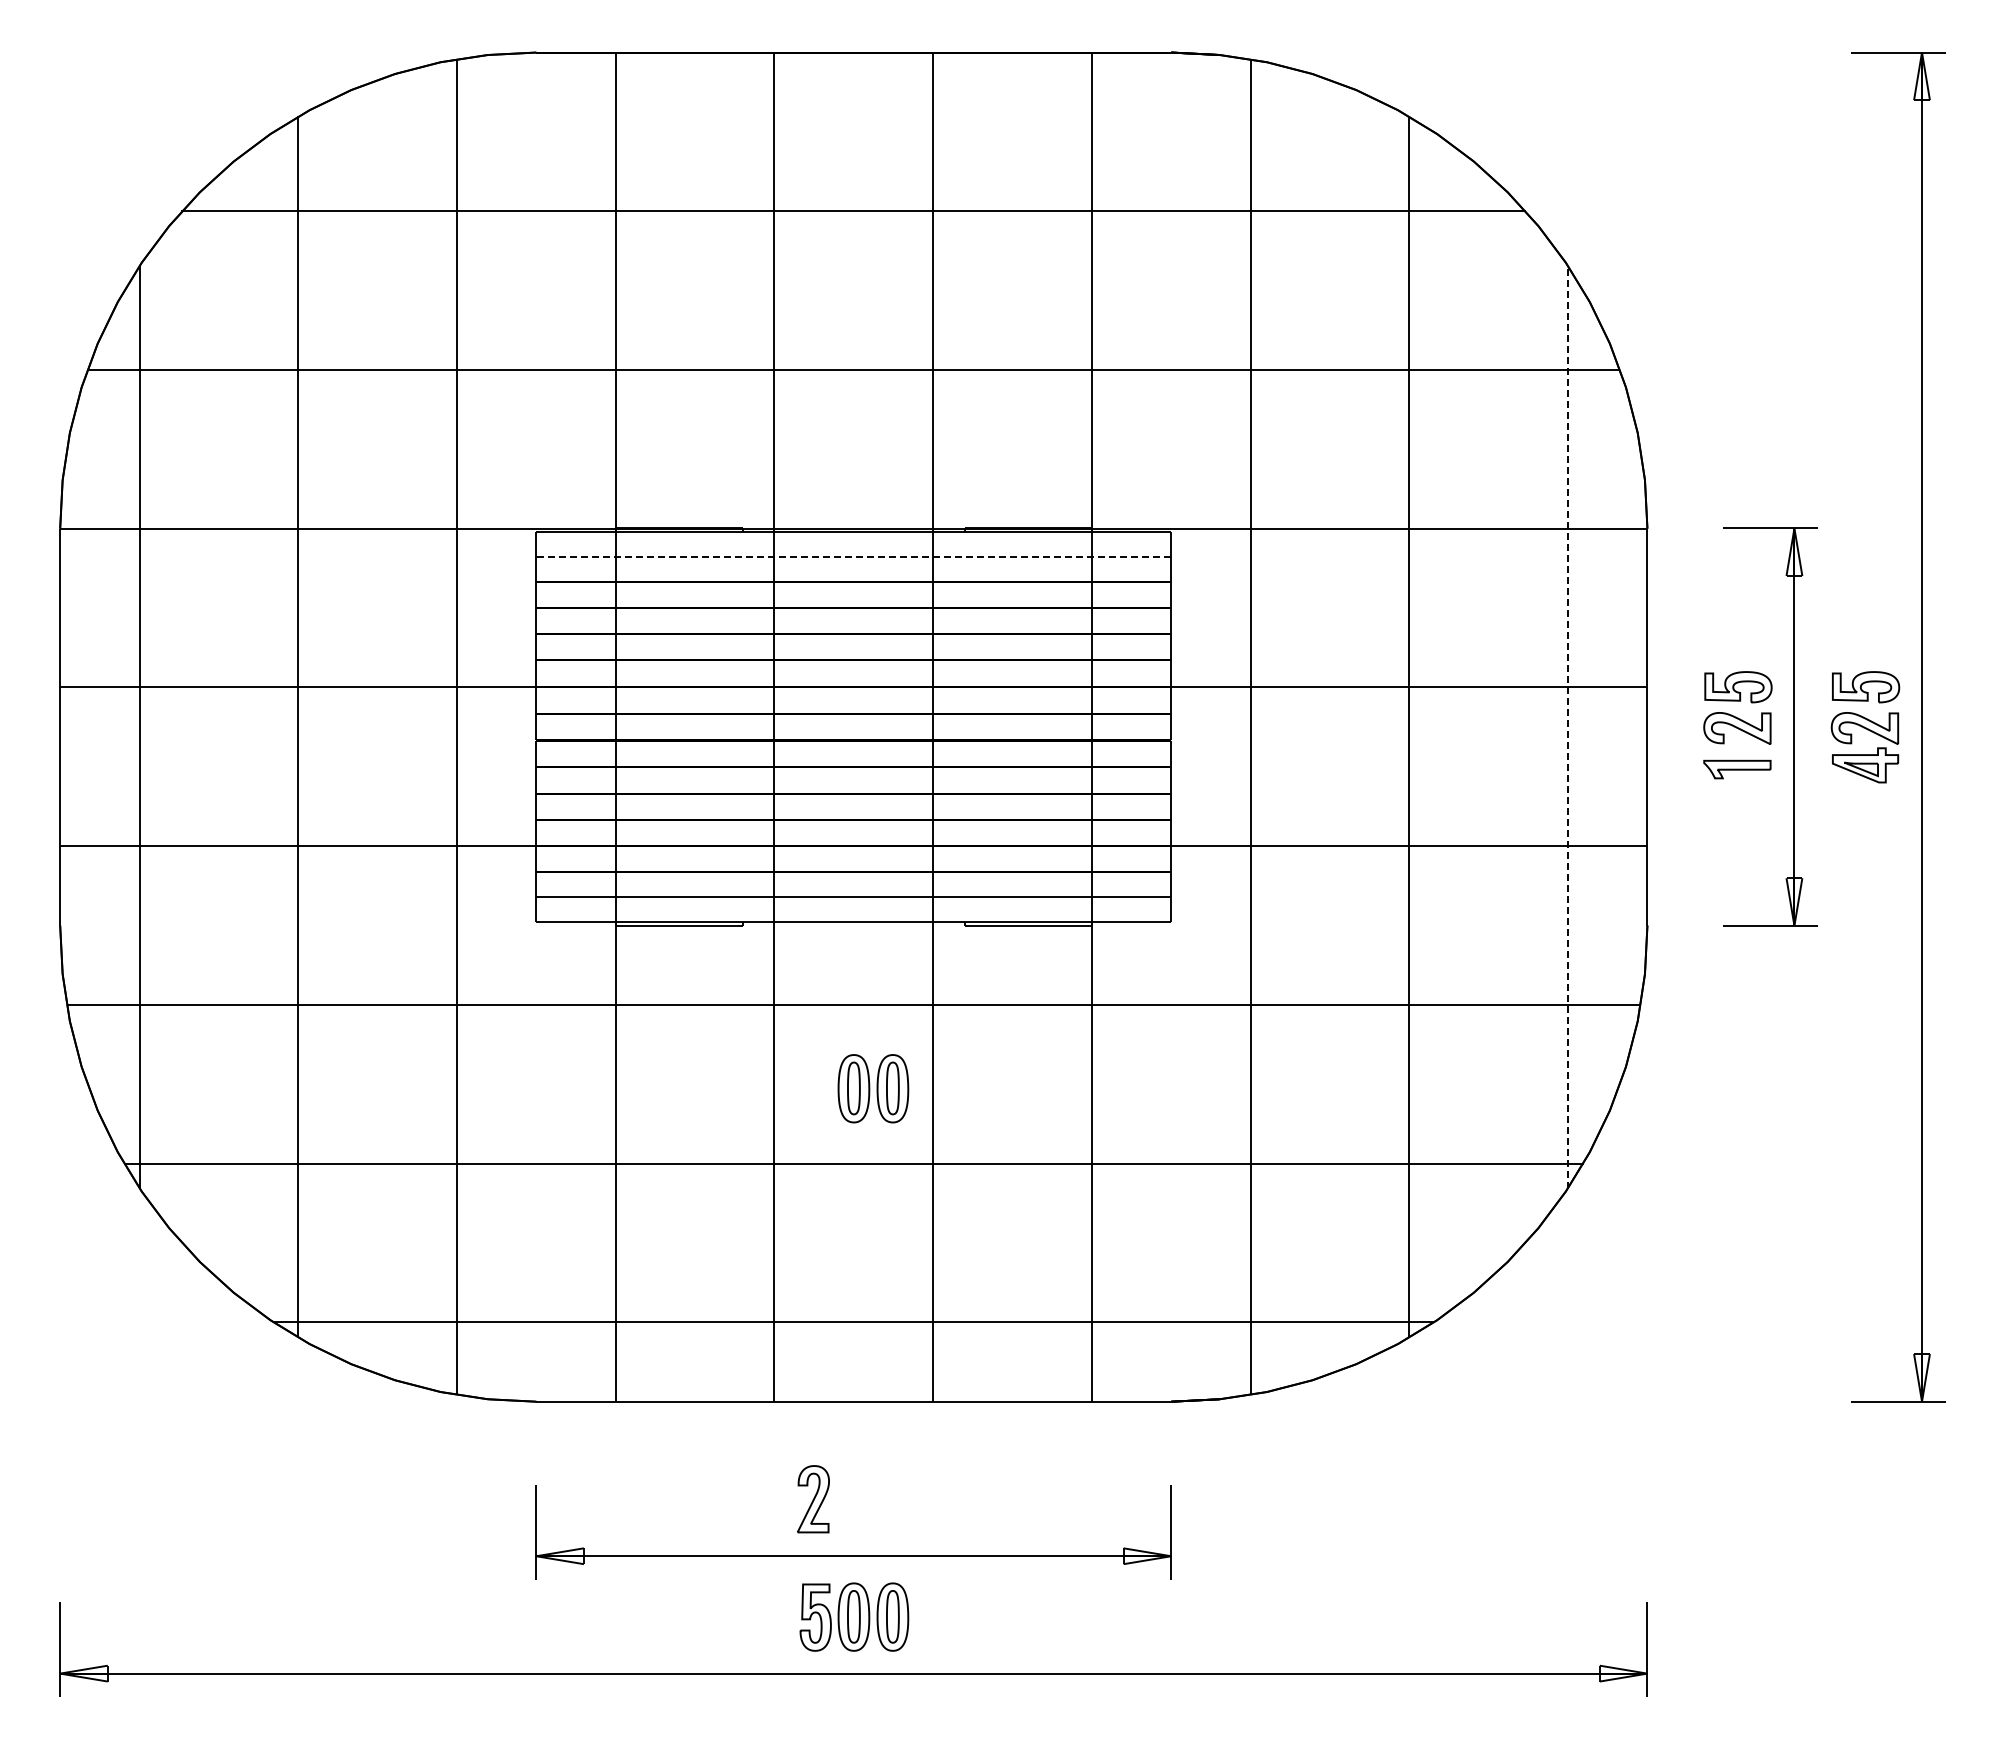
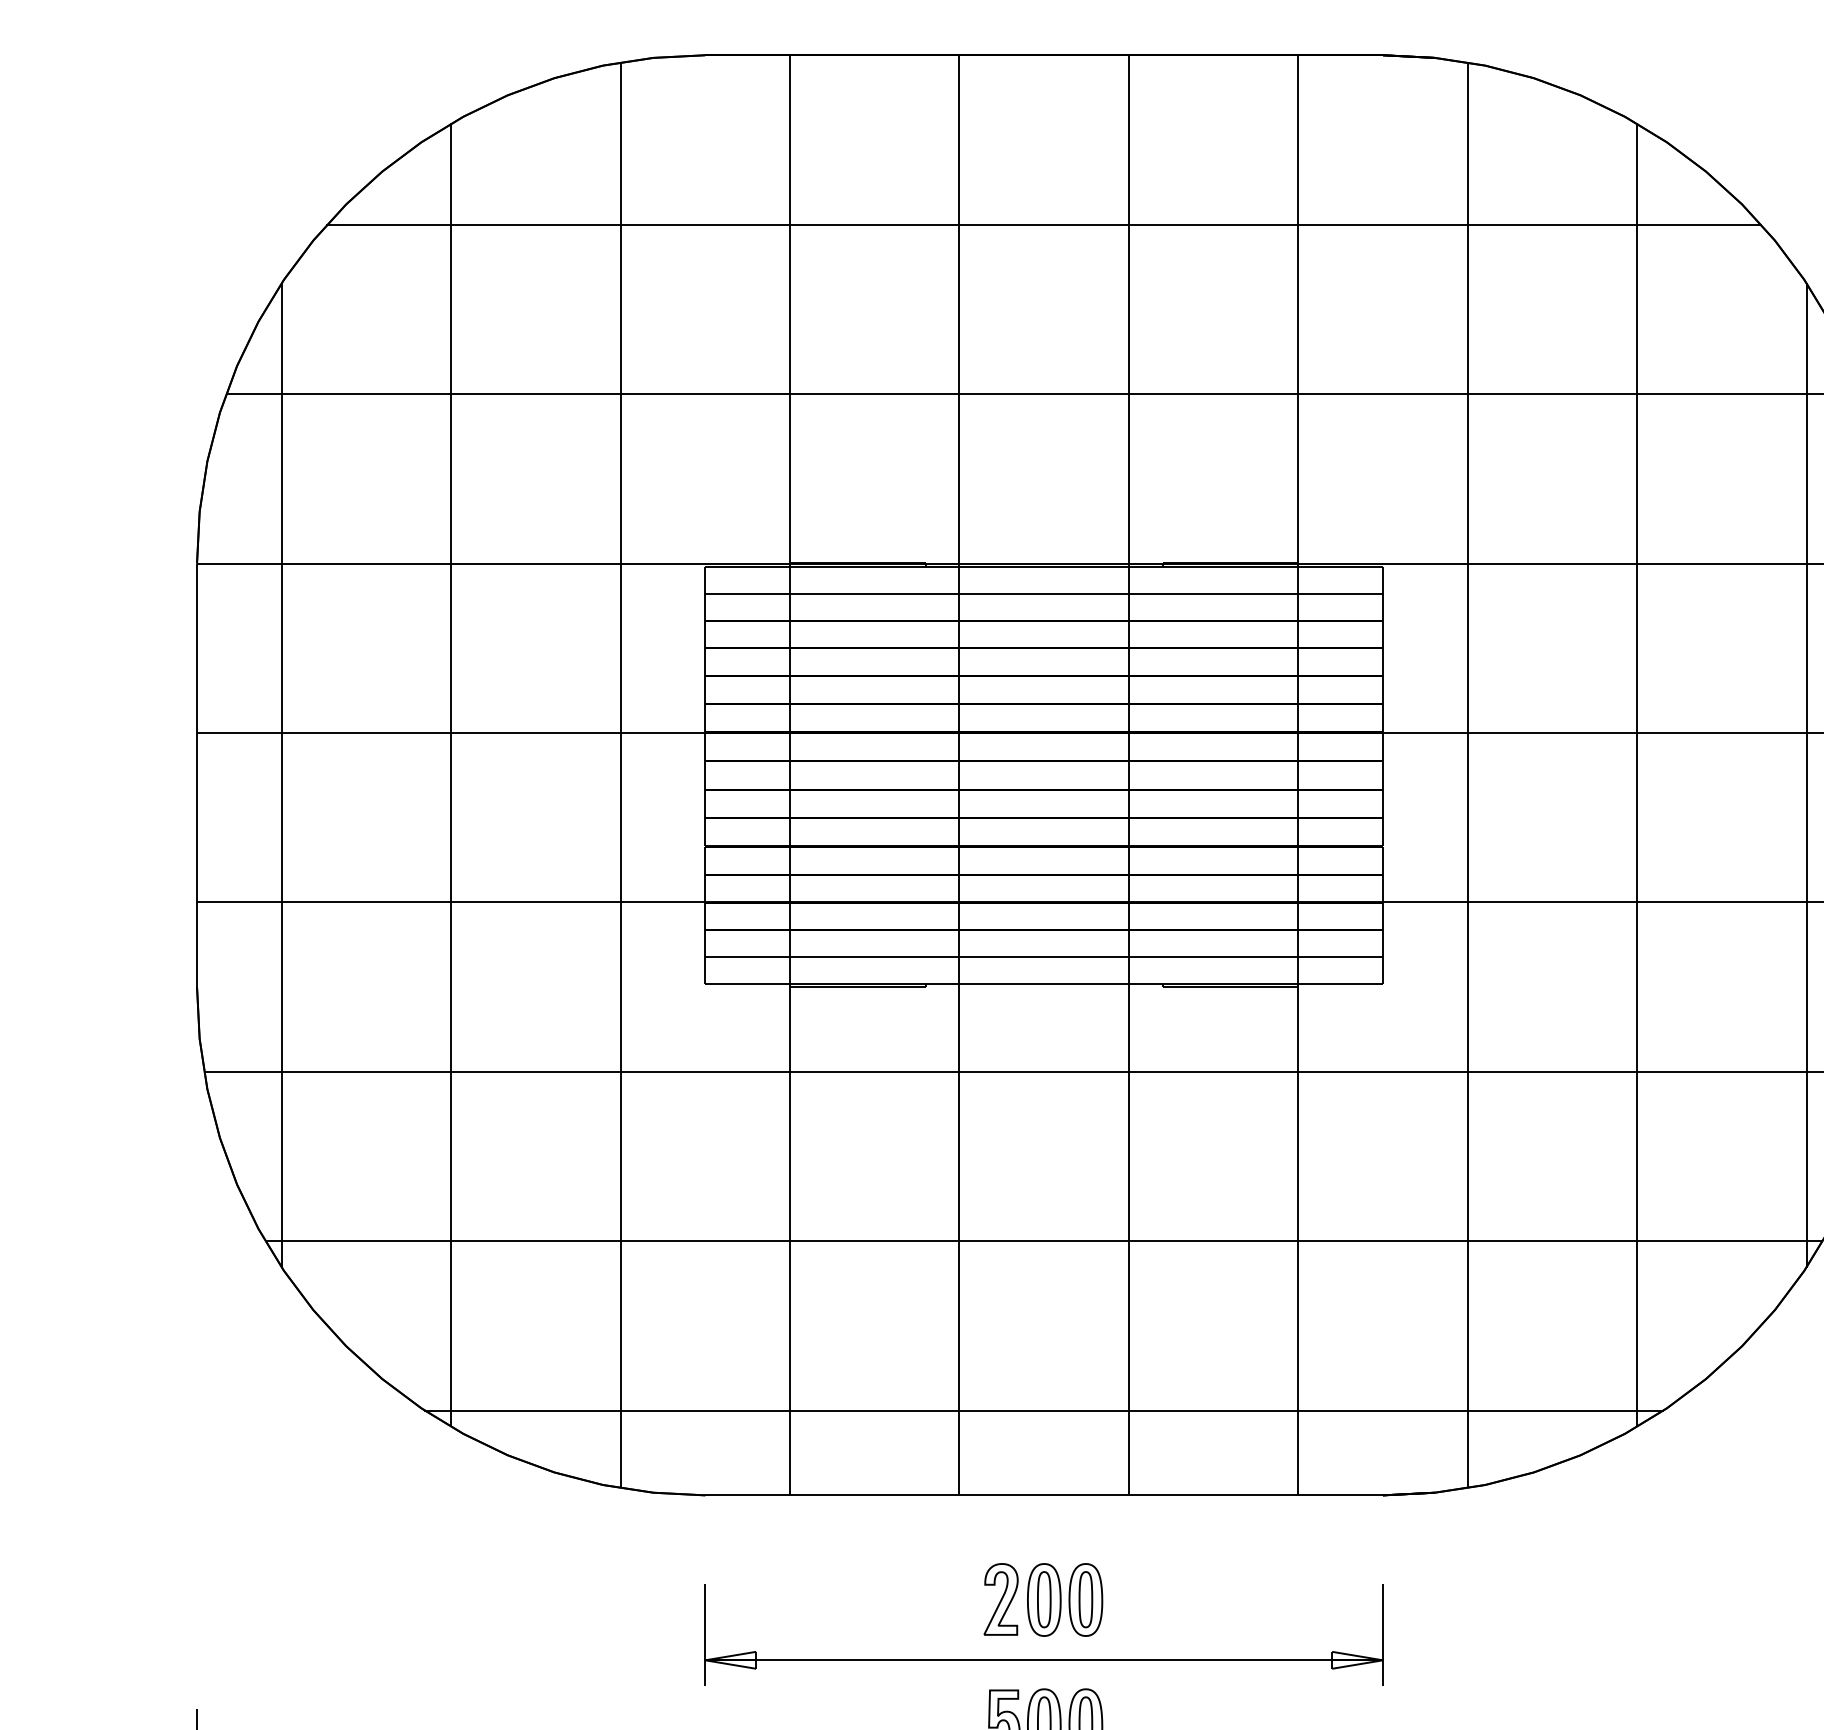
line: (853, 556) -> (1043, 593), dashed -> solid
line: (1568, 727) -> (1807, 775), dashed -> solid
part: (873, 1088) -> (1065, 1599), moved

